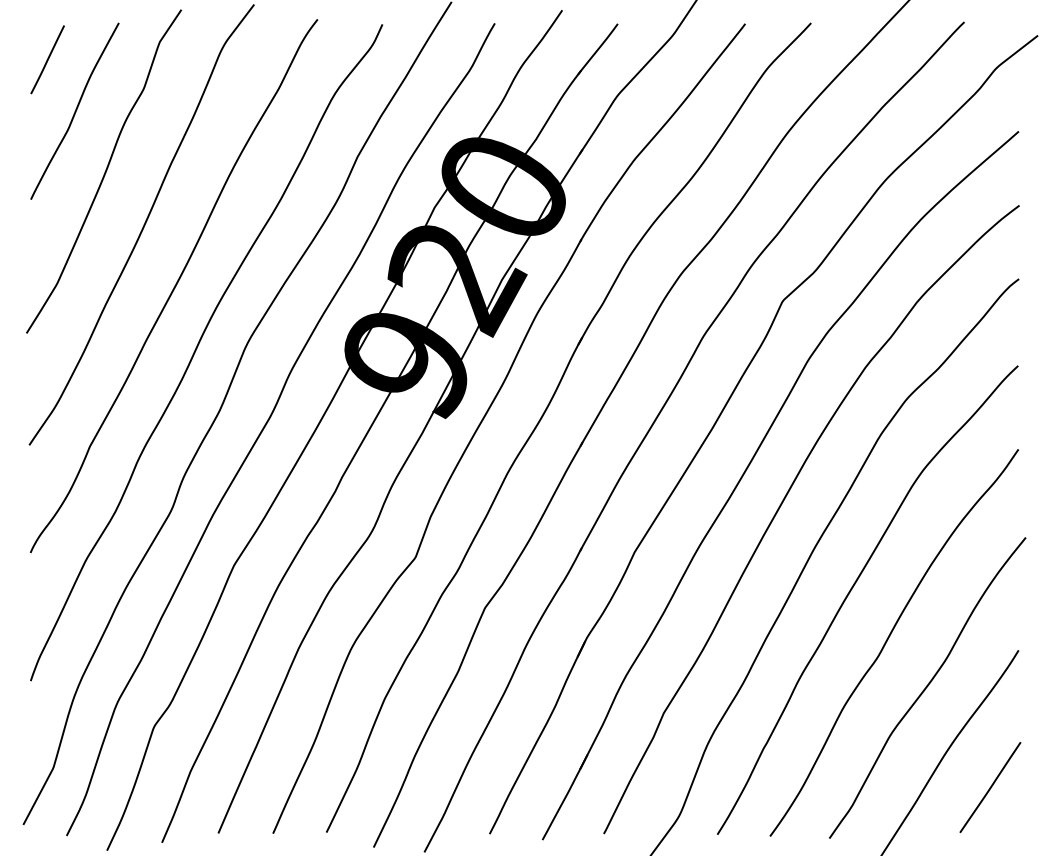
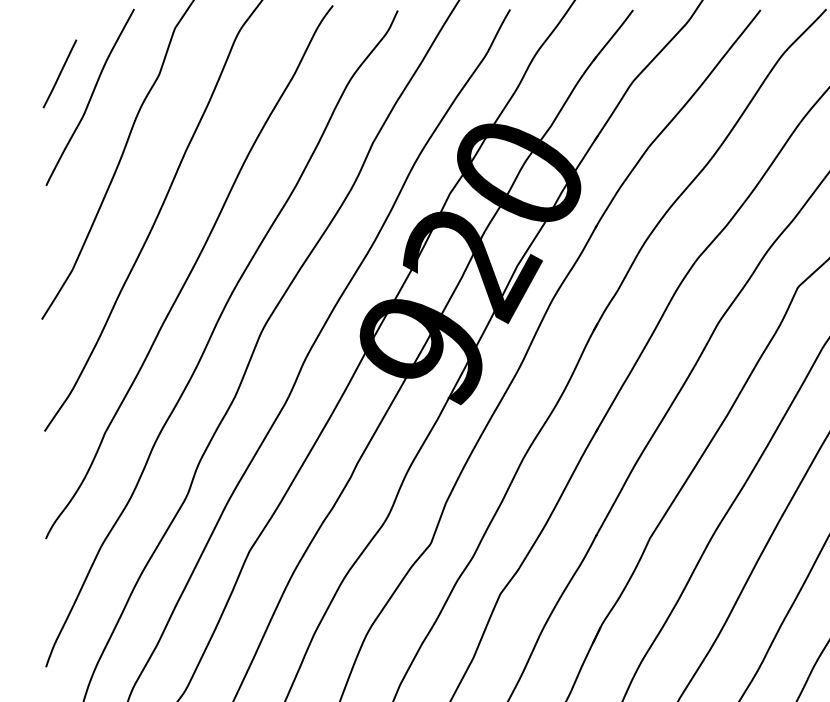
line: (47, 59) -> (59, 73), moved

